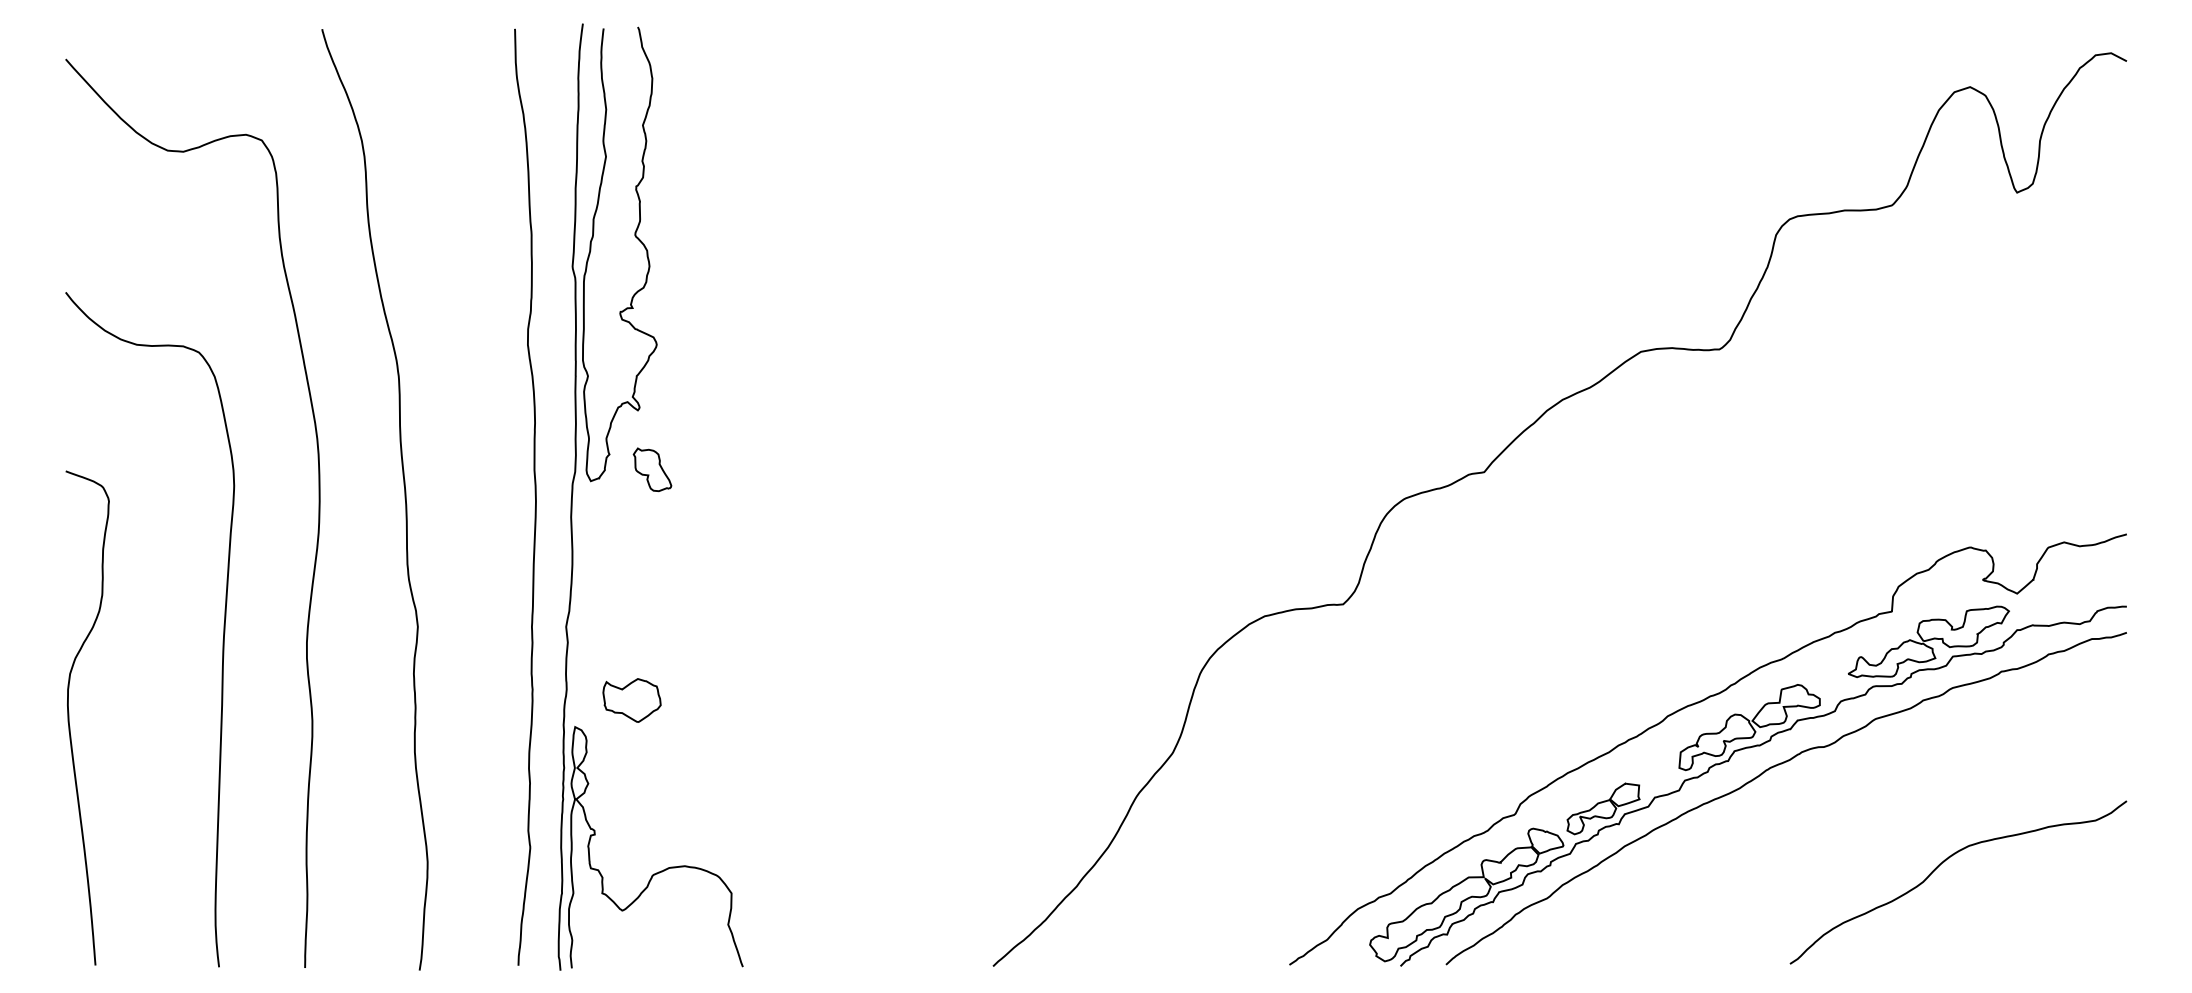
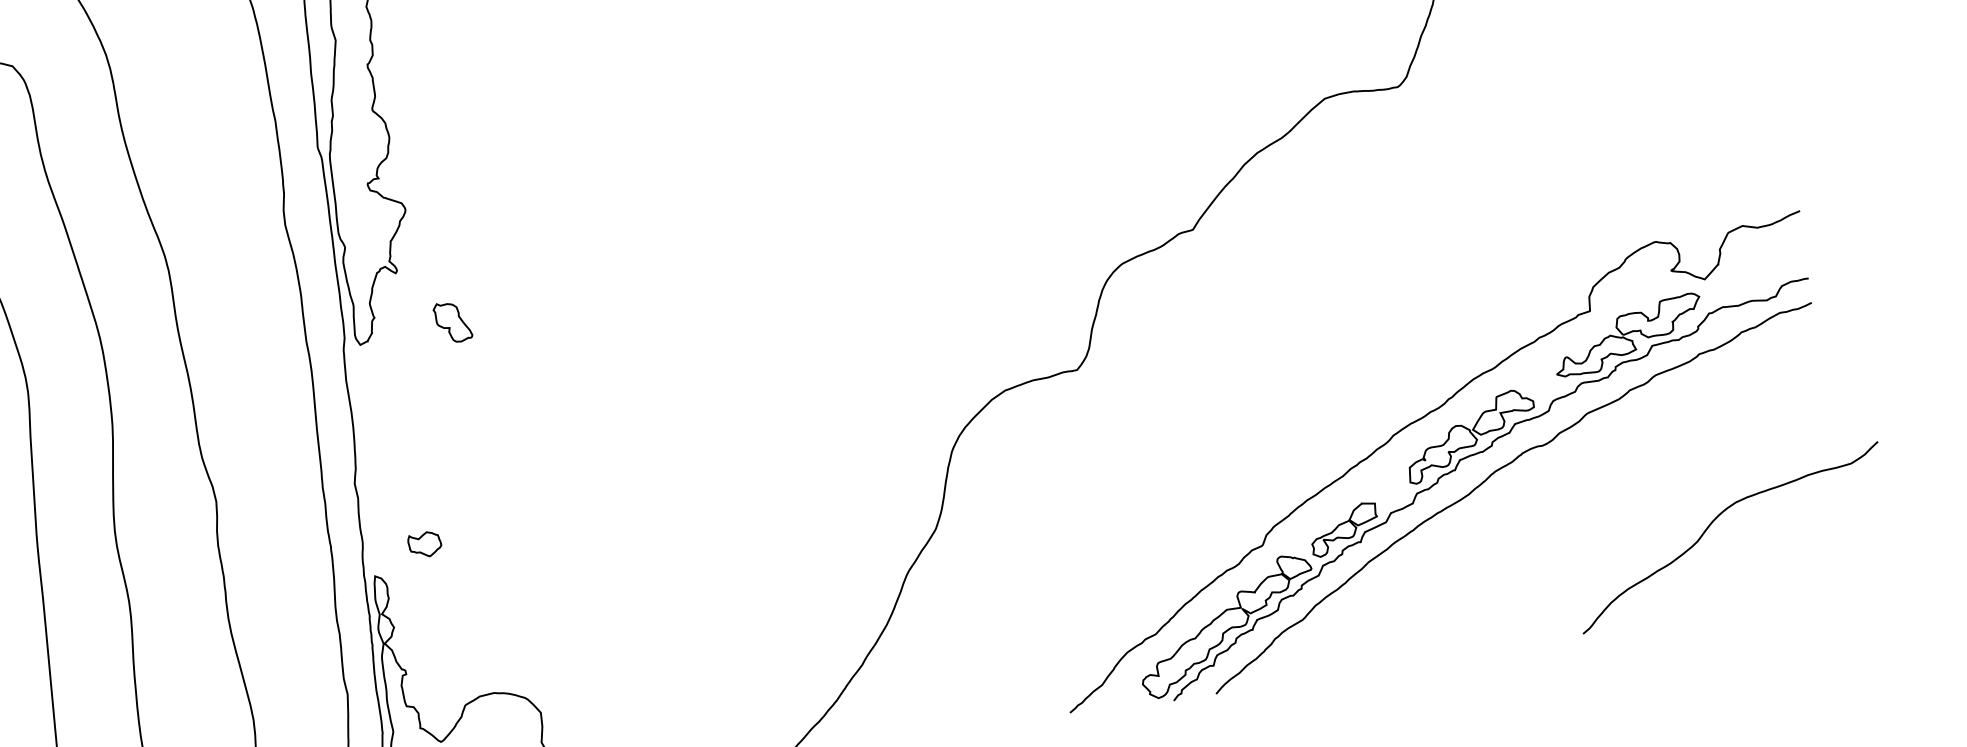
part: (652, 469) -> (452, 322), moved
part: (631, 700) -> (424, 544), size x0.6
curve: (1944, 862) -> (1715, 520), moved

